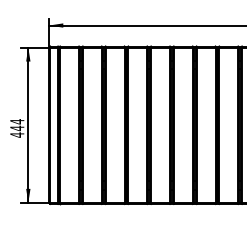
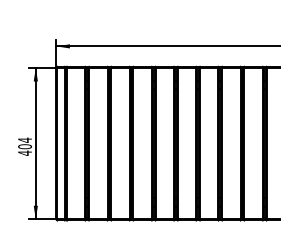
text: (17, 128) -> (25, 146), 444 -> 404

